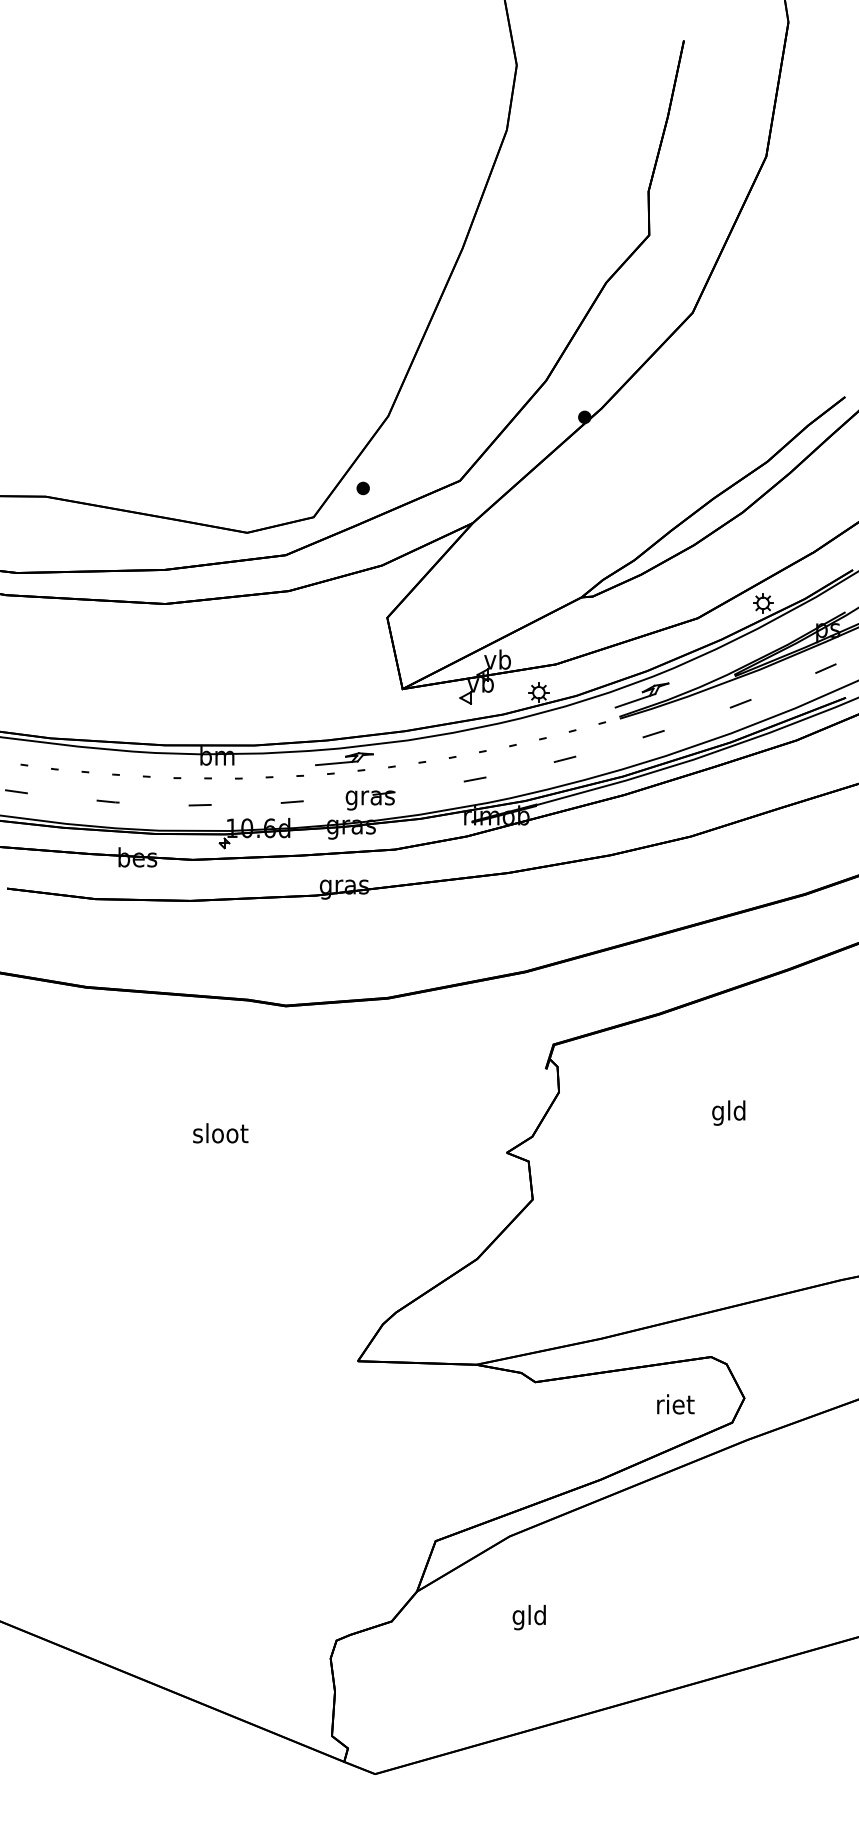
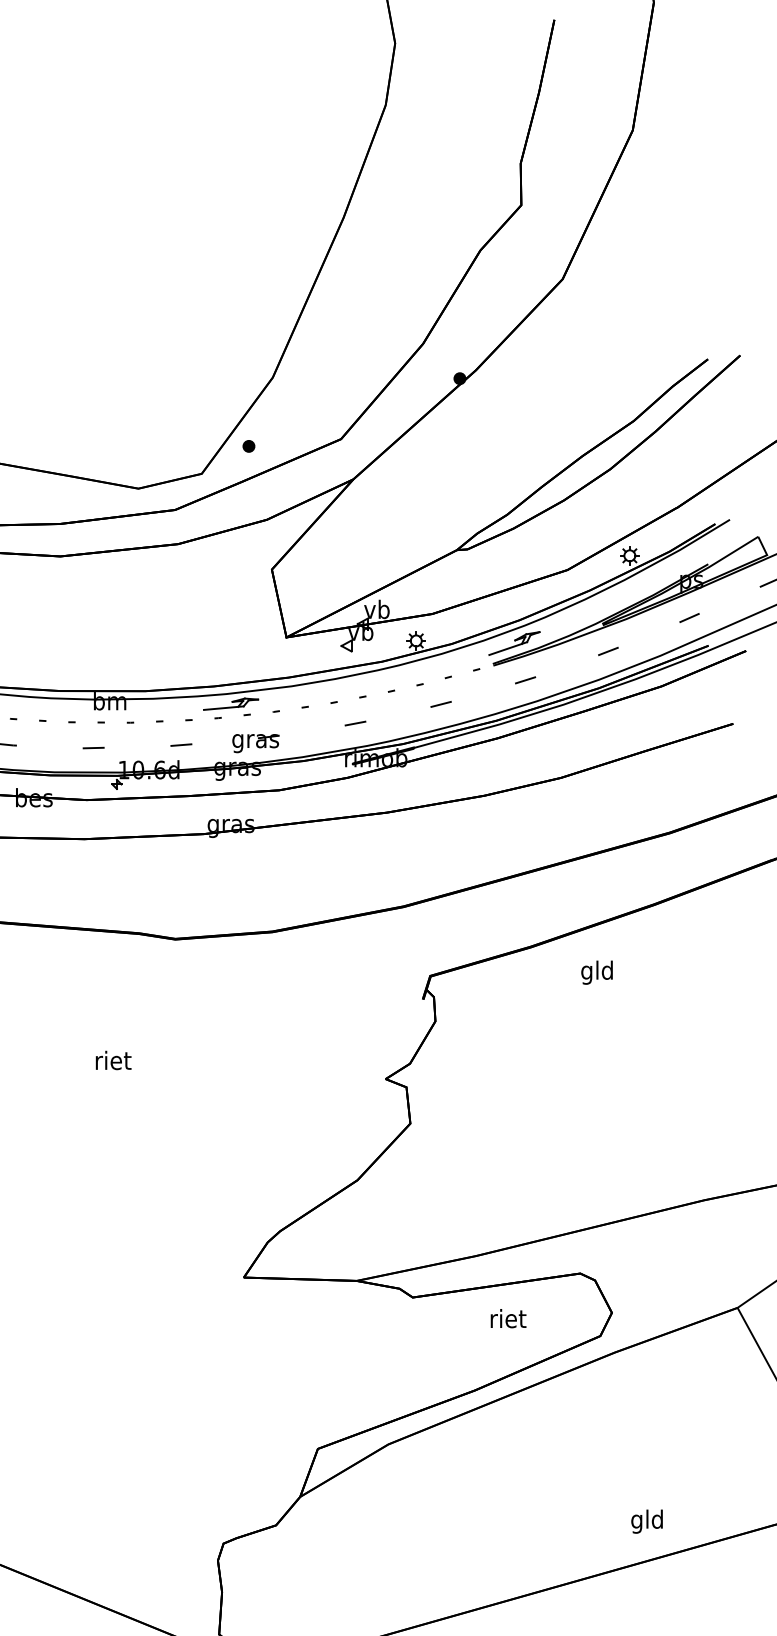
text: (728, 1112) -> (596, 972), moved
text: (220, 1133) -> (113, 1060), sloot -> riet
text: (675, 1404) -> (508, 1318), moved
text: (528, 1617) -> (646, 1521), moved

